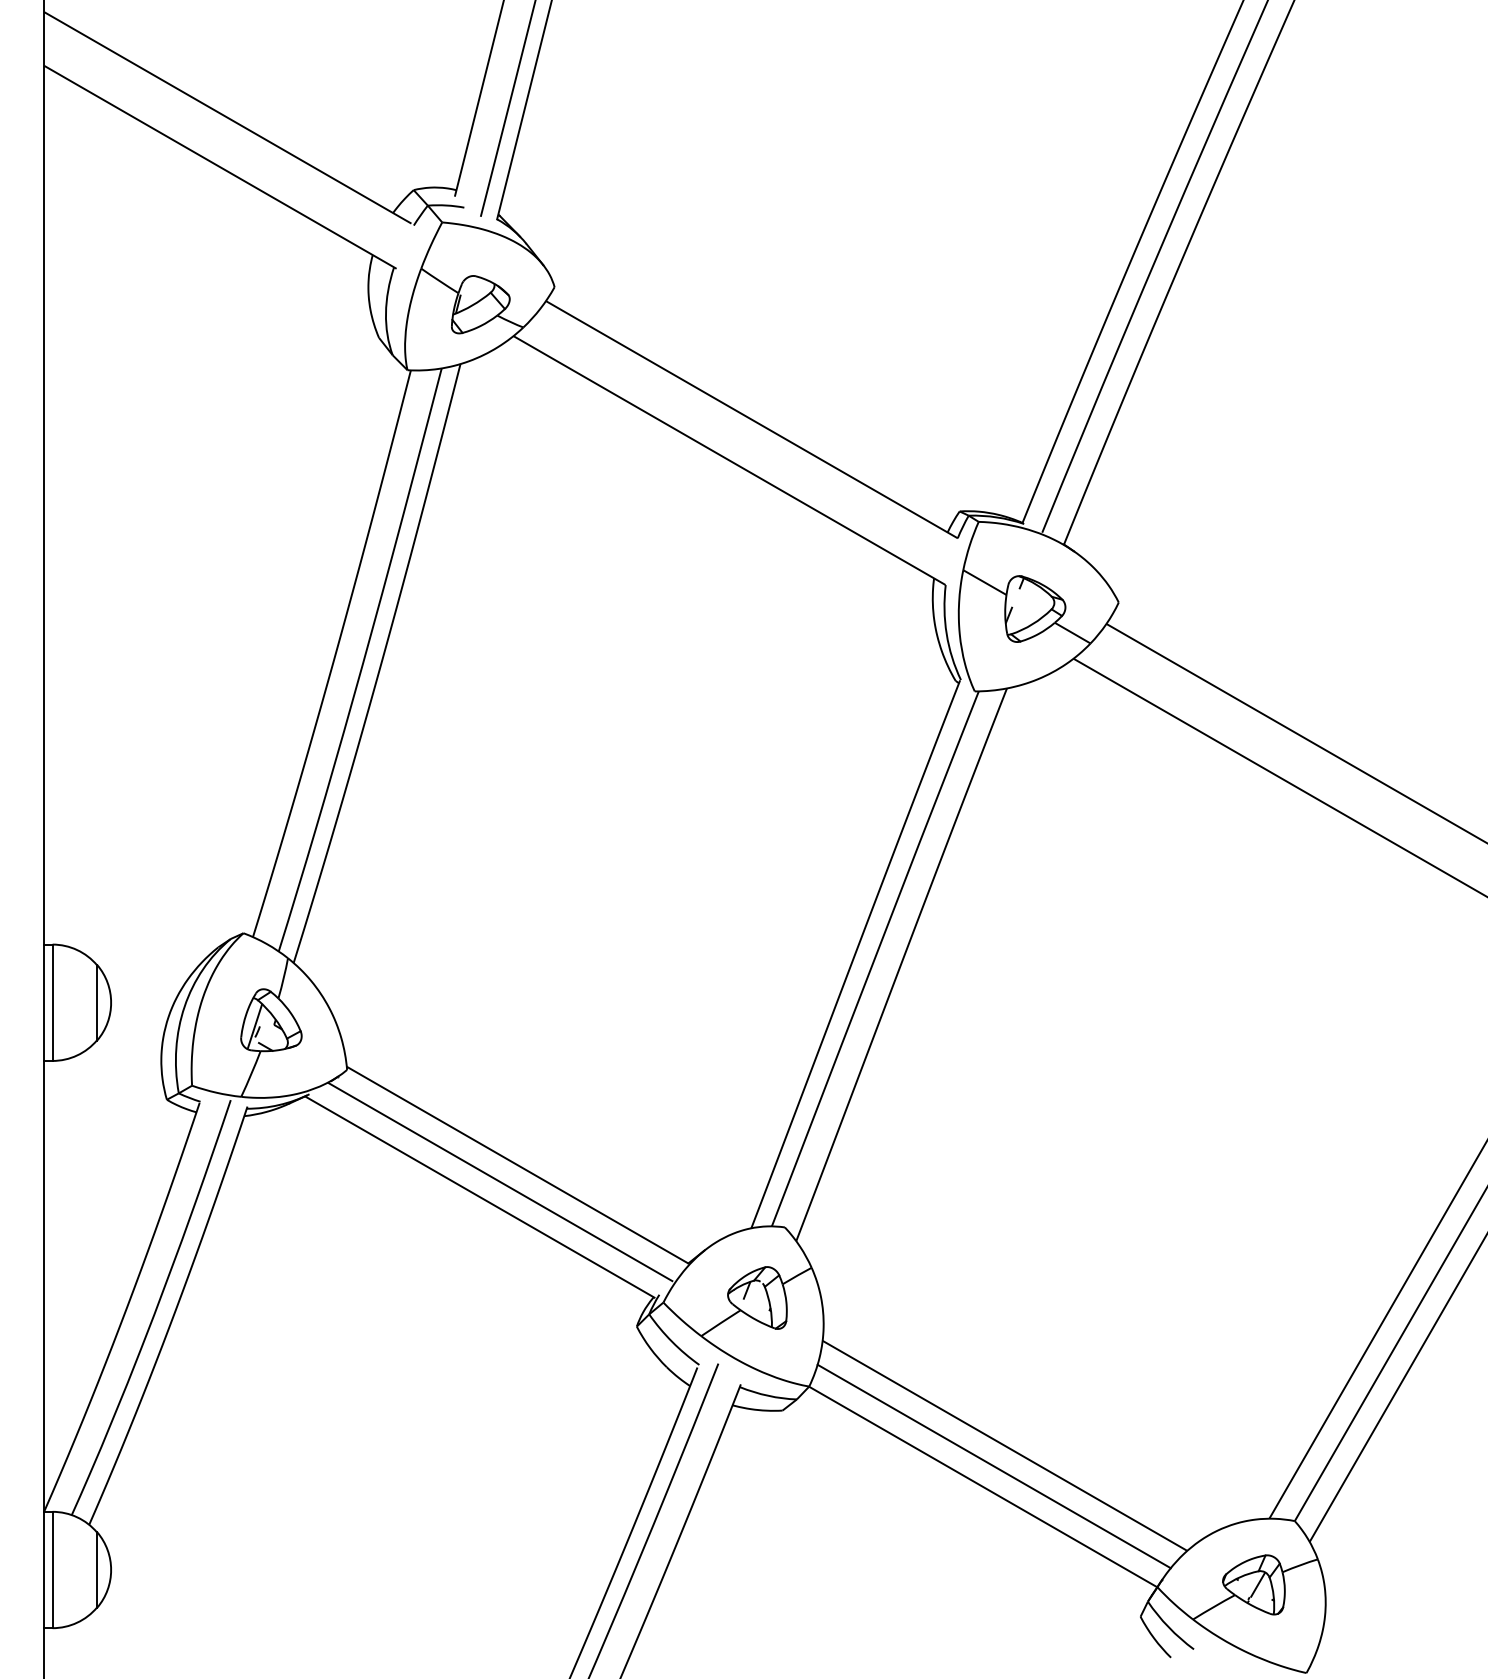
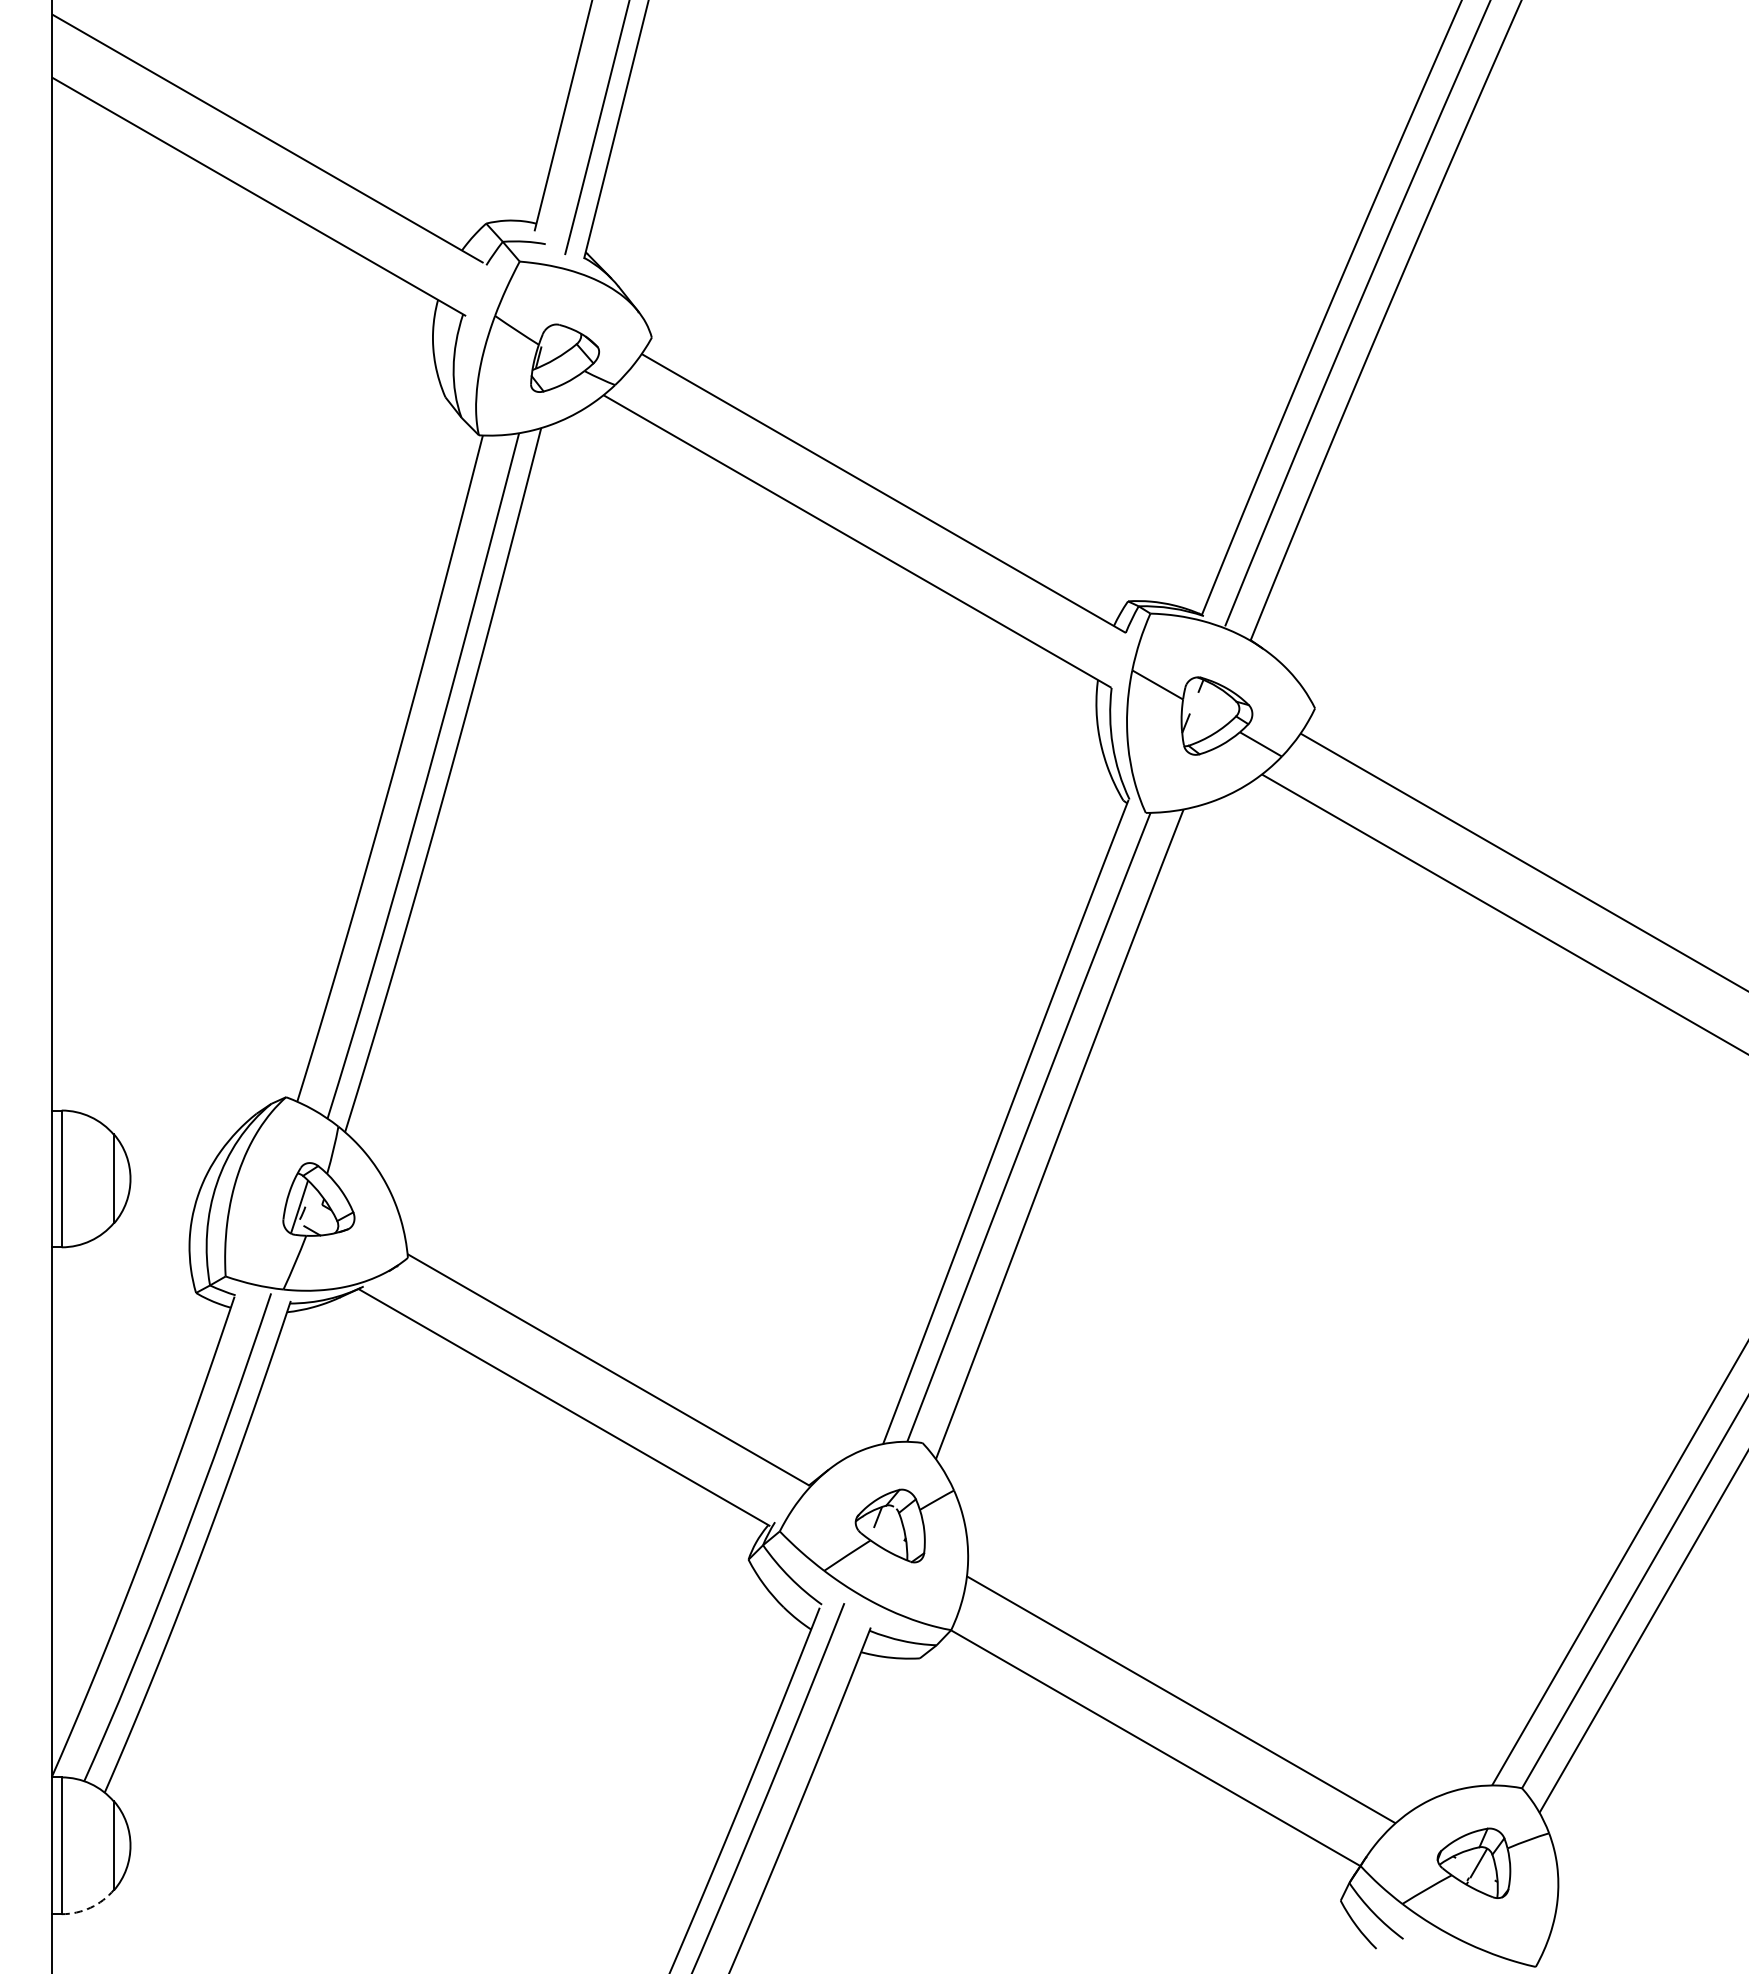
line: (500, 1182) -> (588, 1390), removed
line: (993, 1466) -> (1167, 1724), removed
arc: (77, 1622) -> (90, 1907), solid -> dashed

